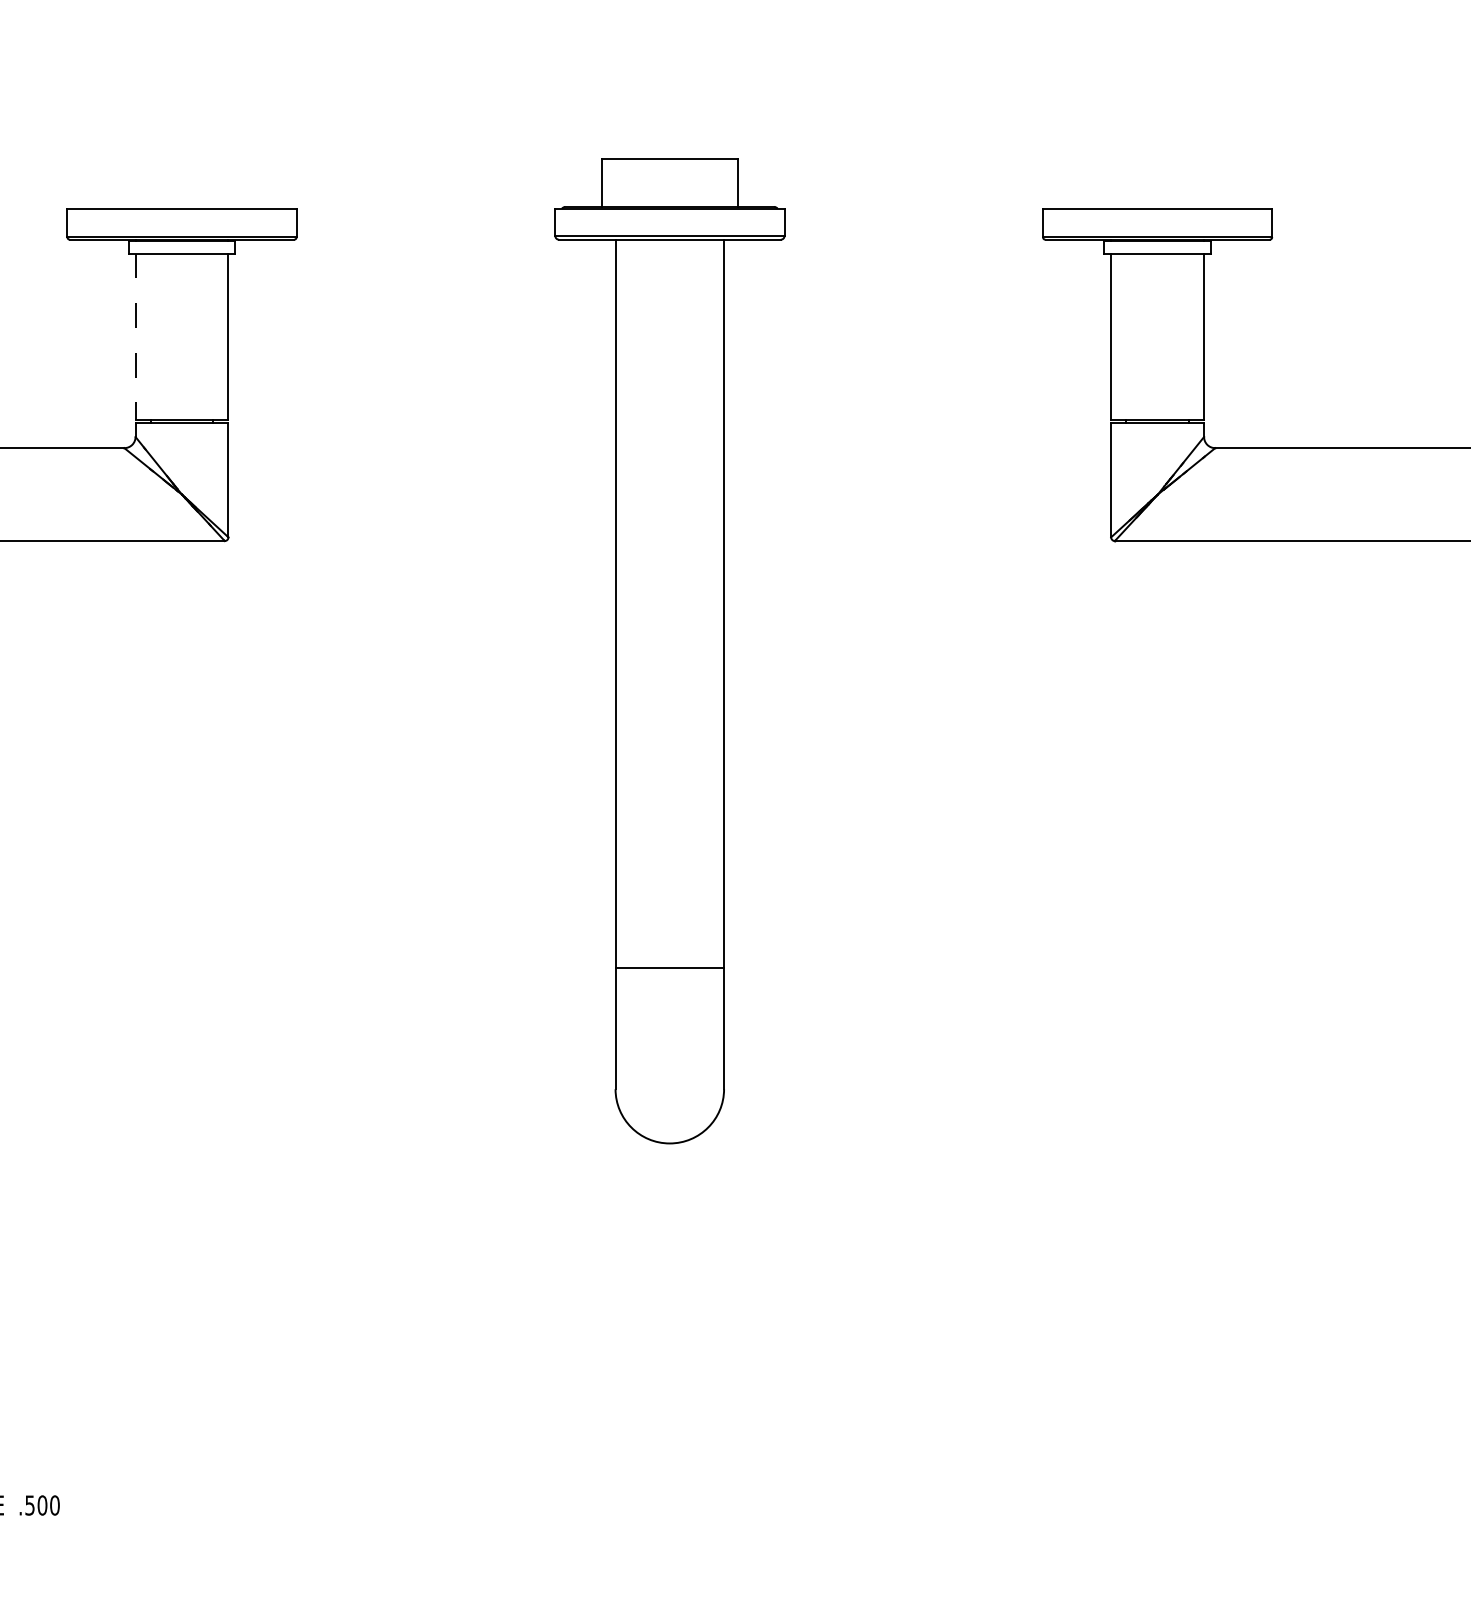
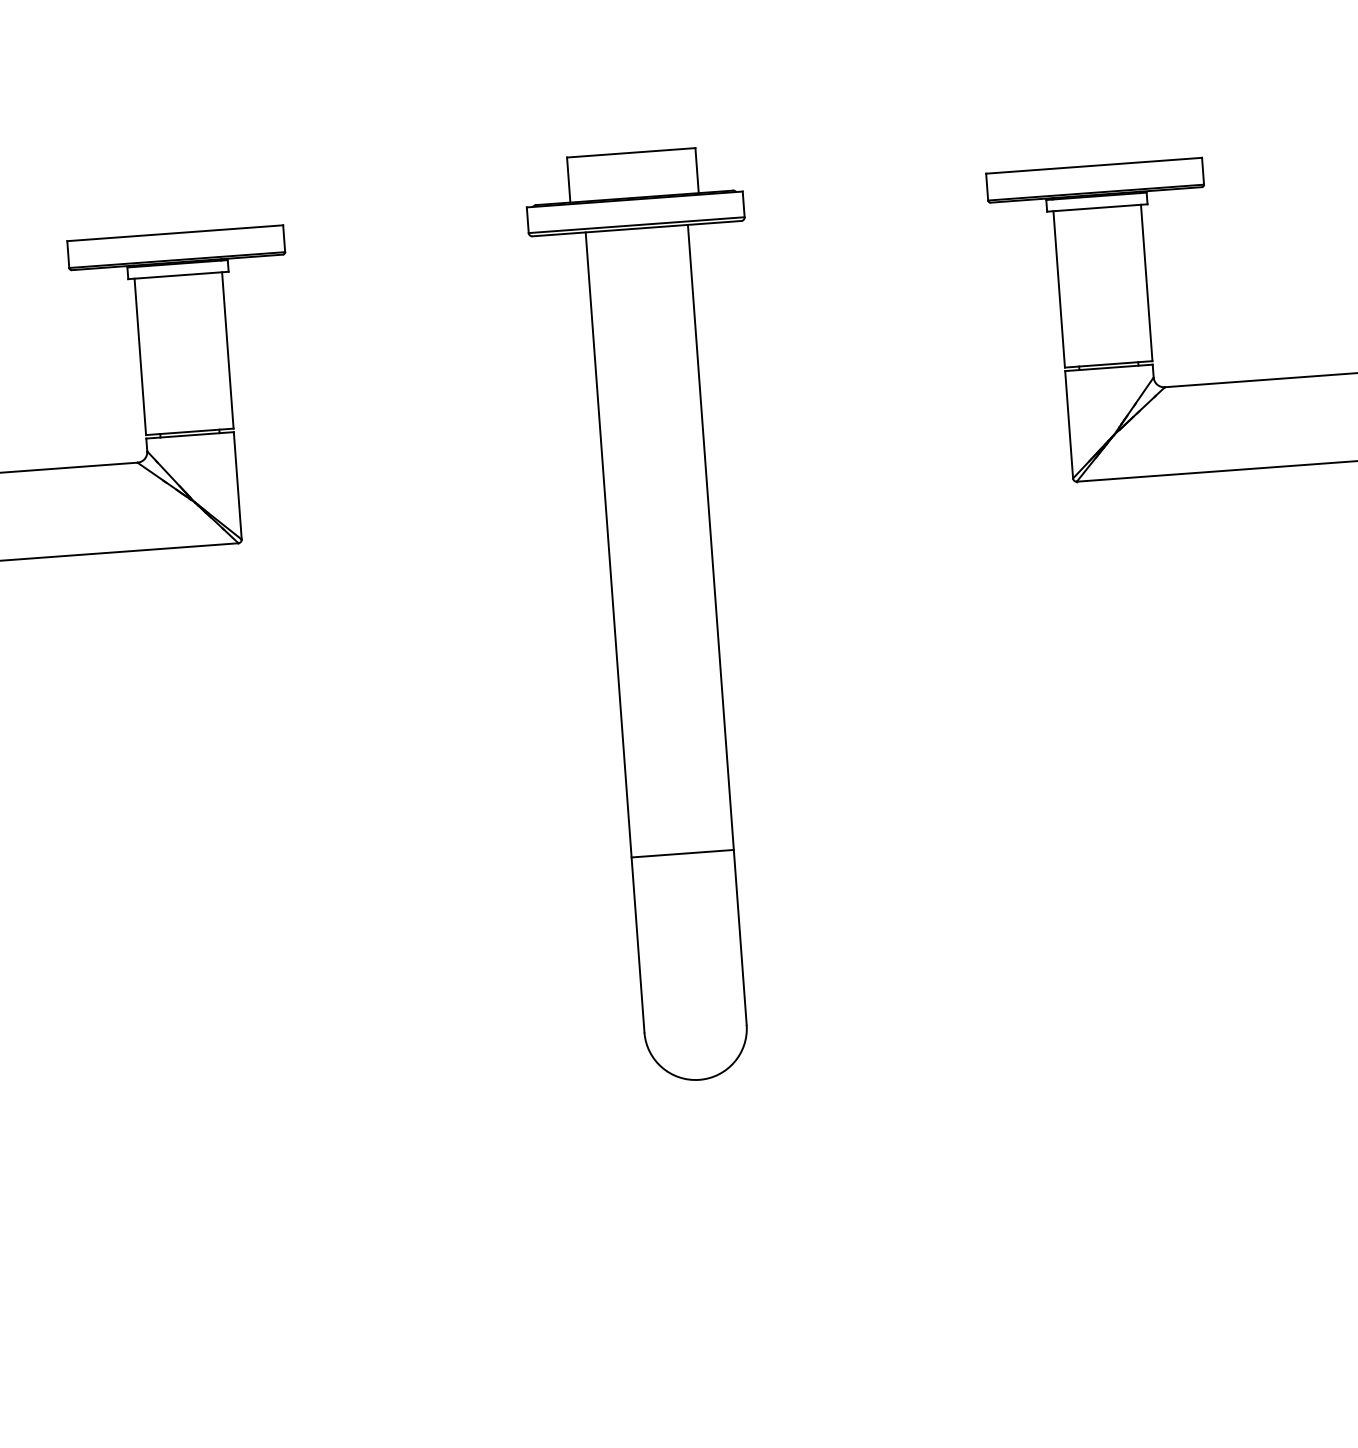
line: (135, 337) -> (140, 357), dashed -> solid
line: (669, 968) -> (682, 853), moved

